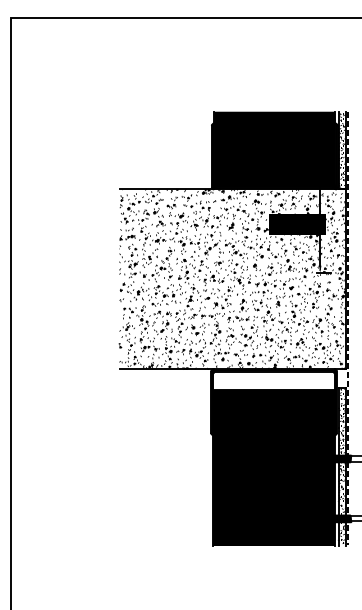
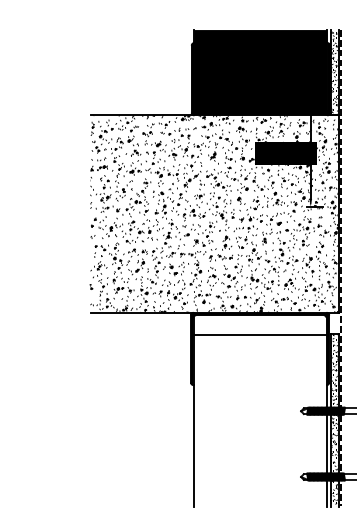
fill: (273, 467) -> (259, 420), removed

